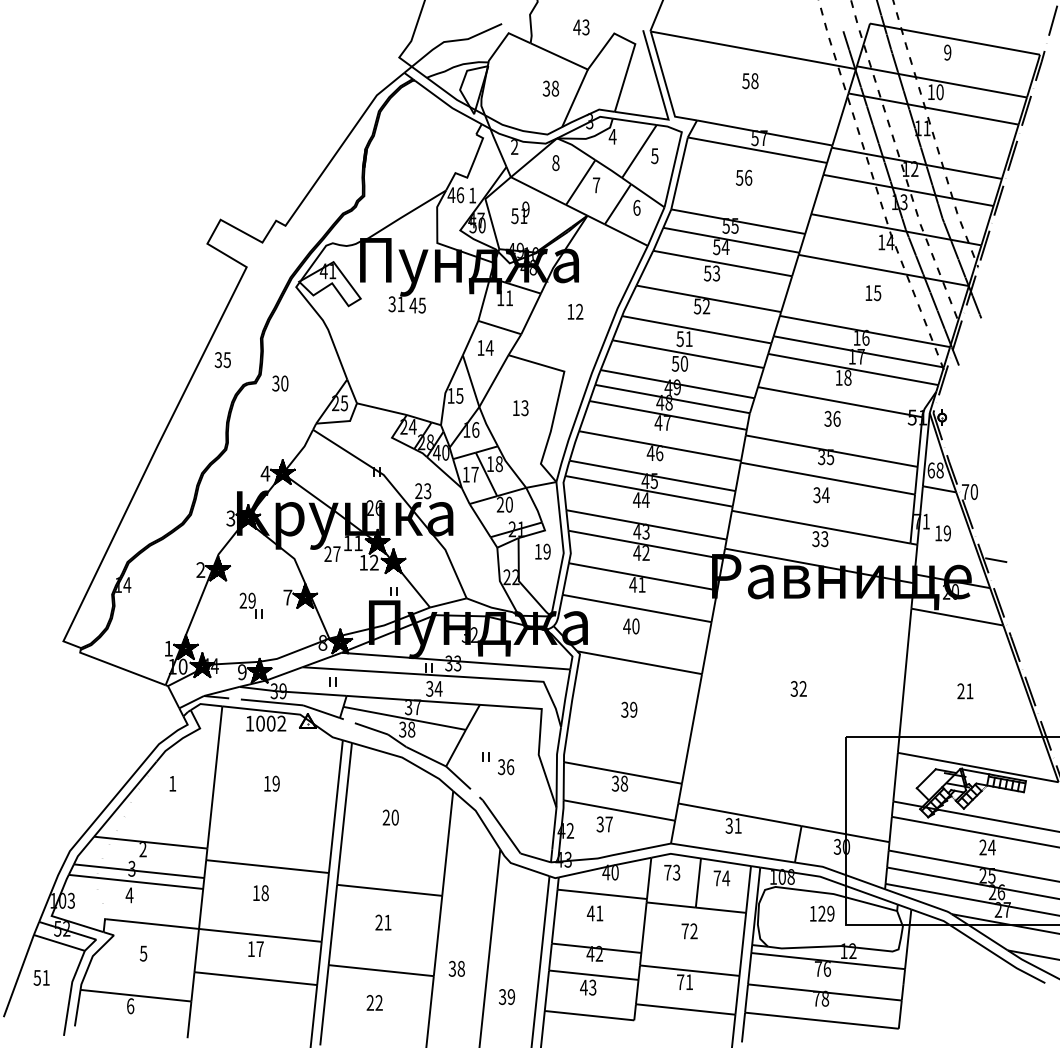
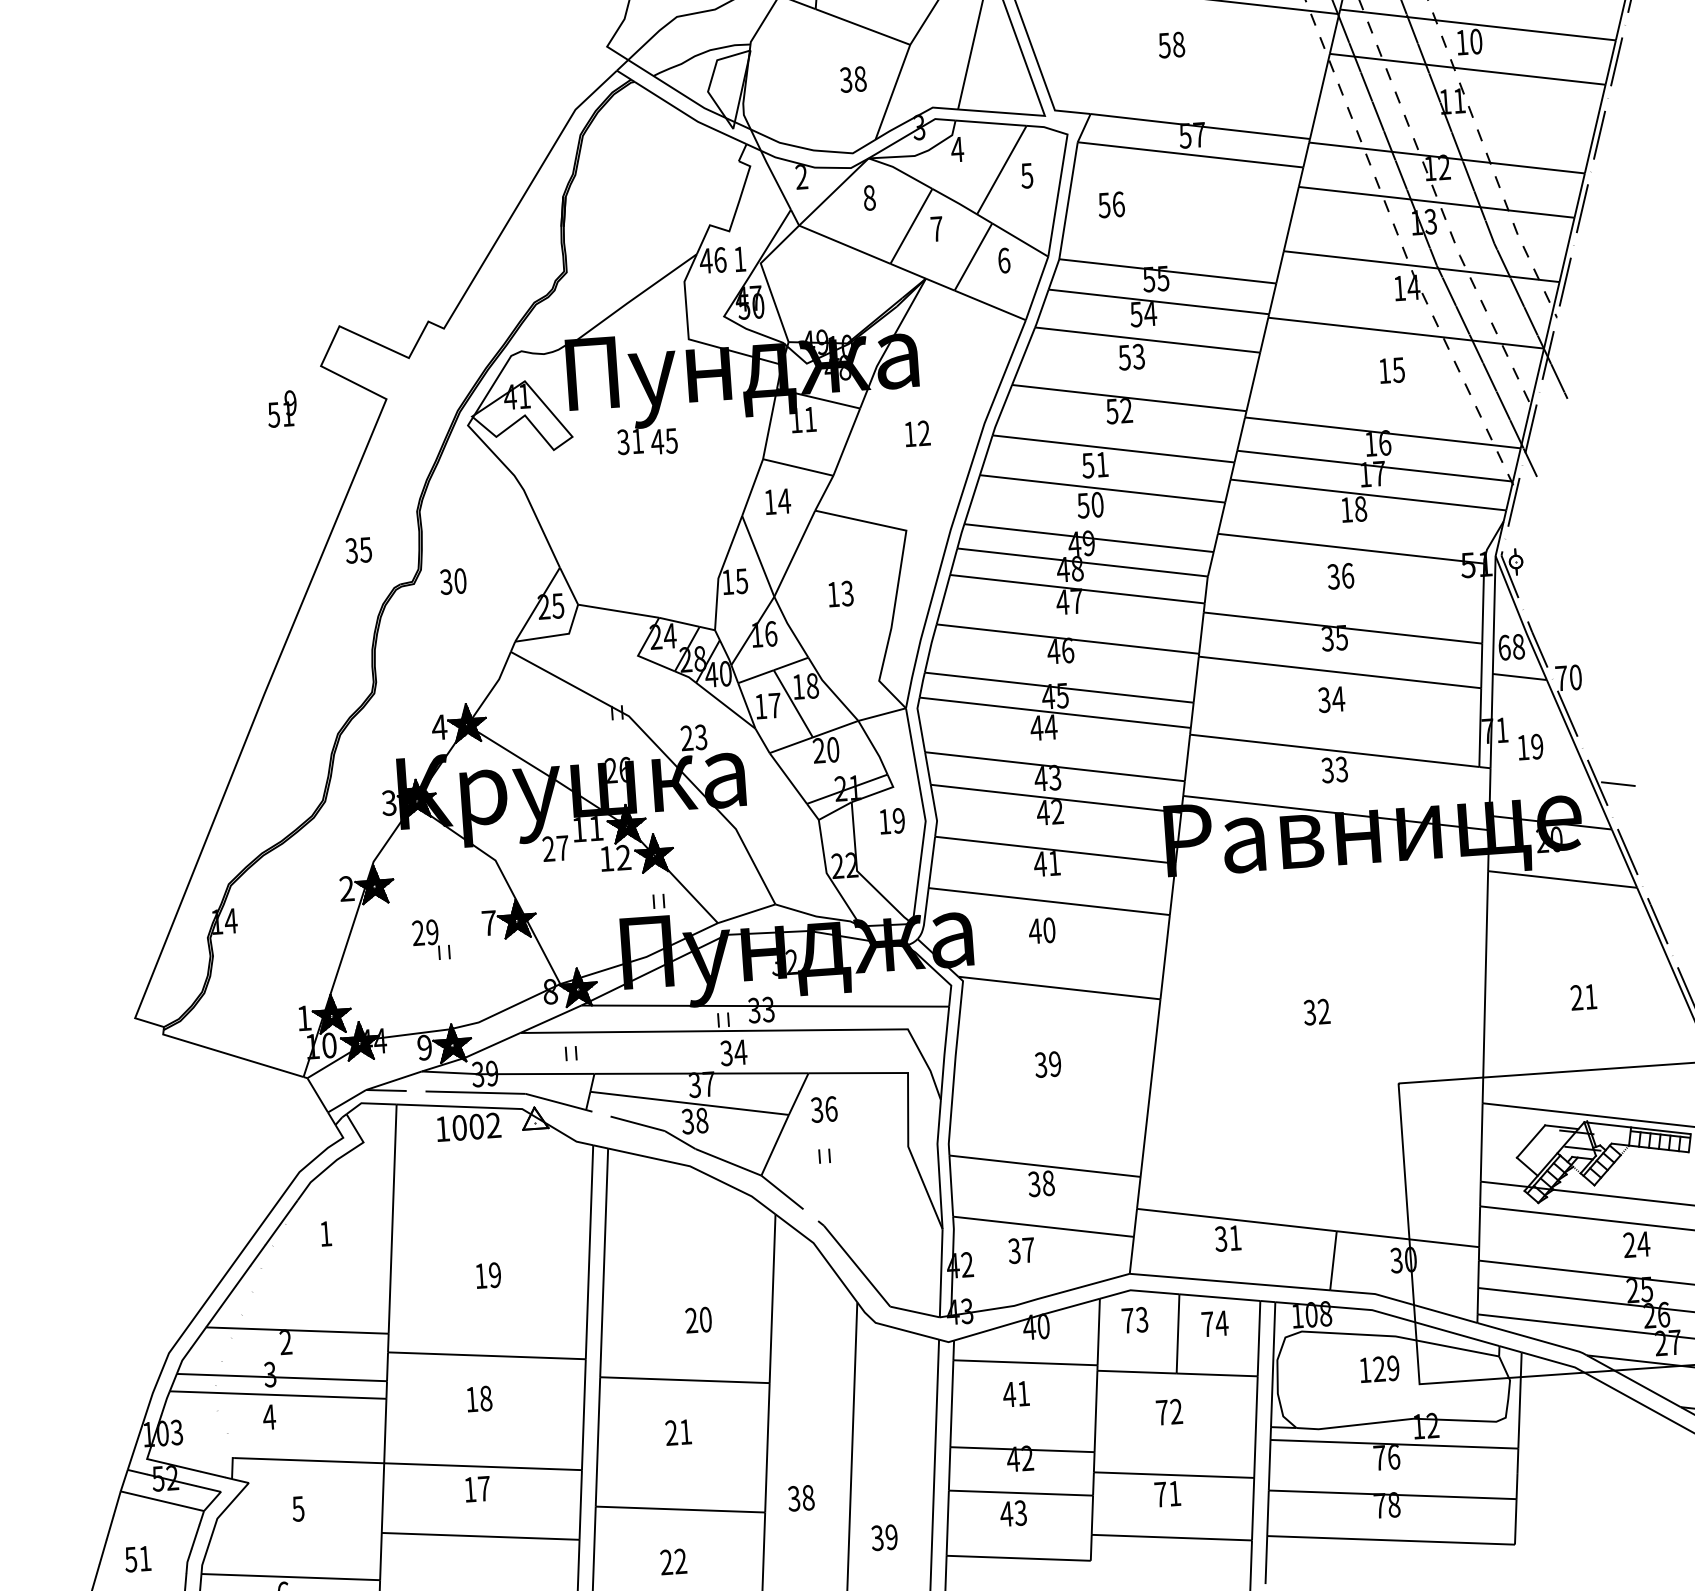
text: (744, 177) -> (1112, 204), moved
text: (520, 212) -> (282, 408), moved
text: (506, 767) -> (824, 1110), moved
text: (271, 783) -> (487, 1275), moved
text: (390, 817) -> (698, 1319), moved

